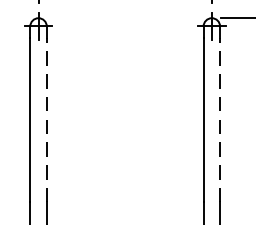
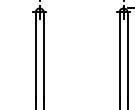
line: (46, 119) -> (43, 57), dashed -> solid
line: (220, 119) -> (127, 57), dashed -> solid

